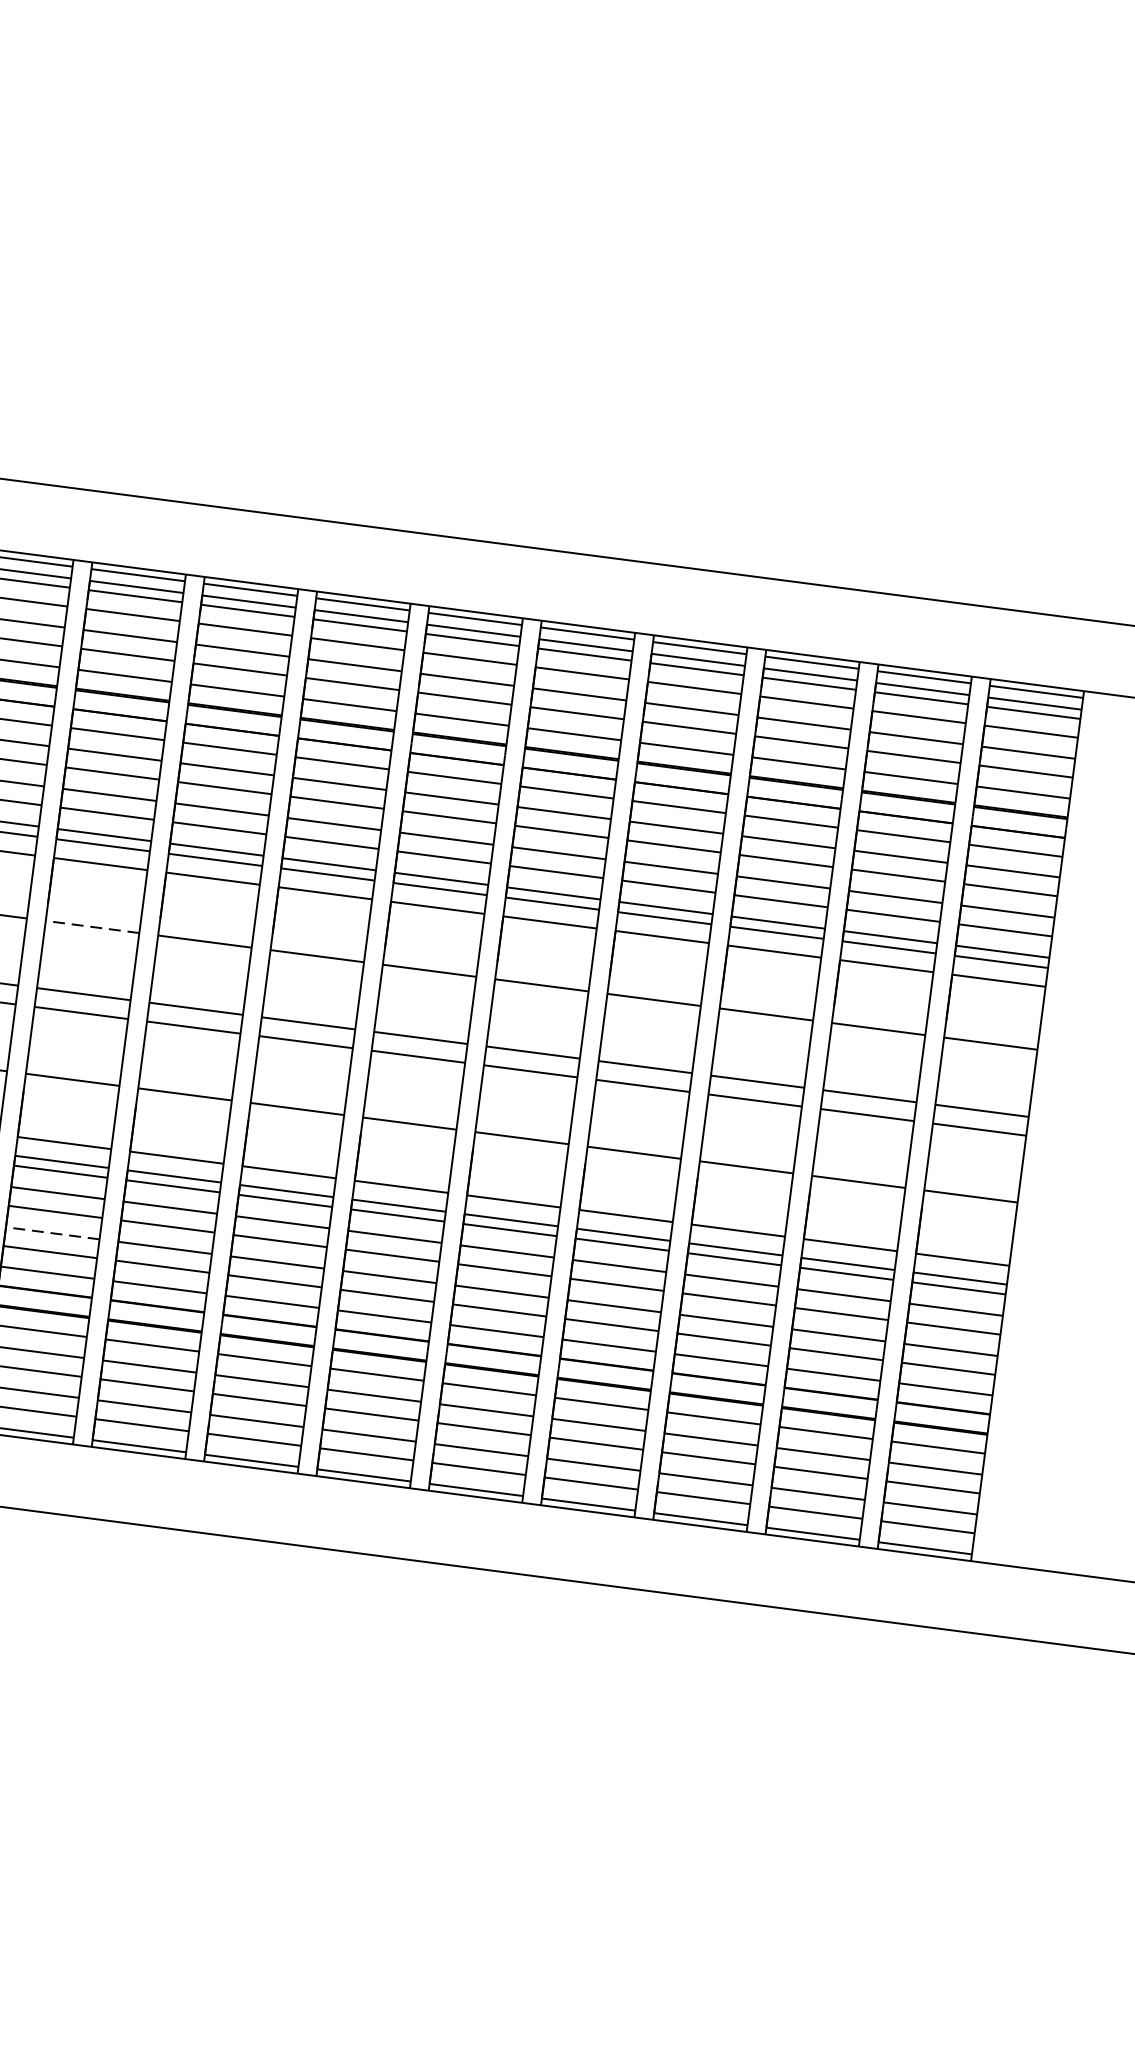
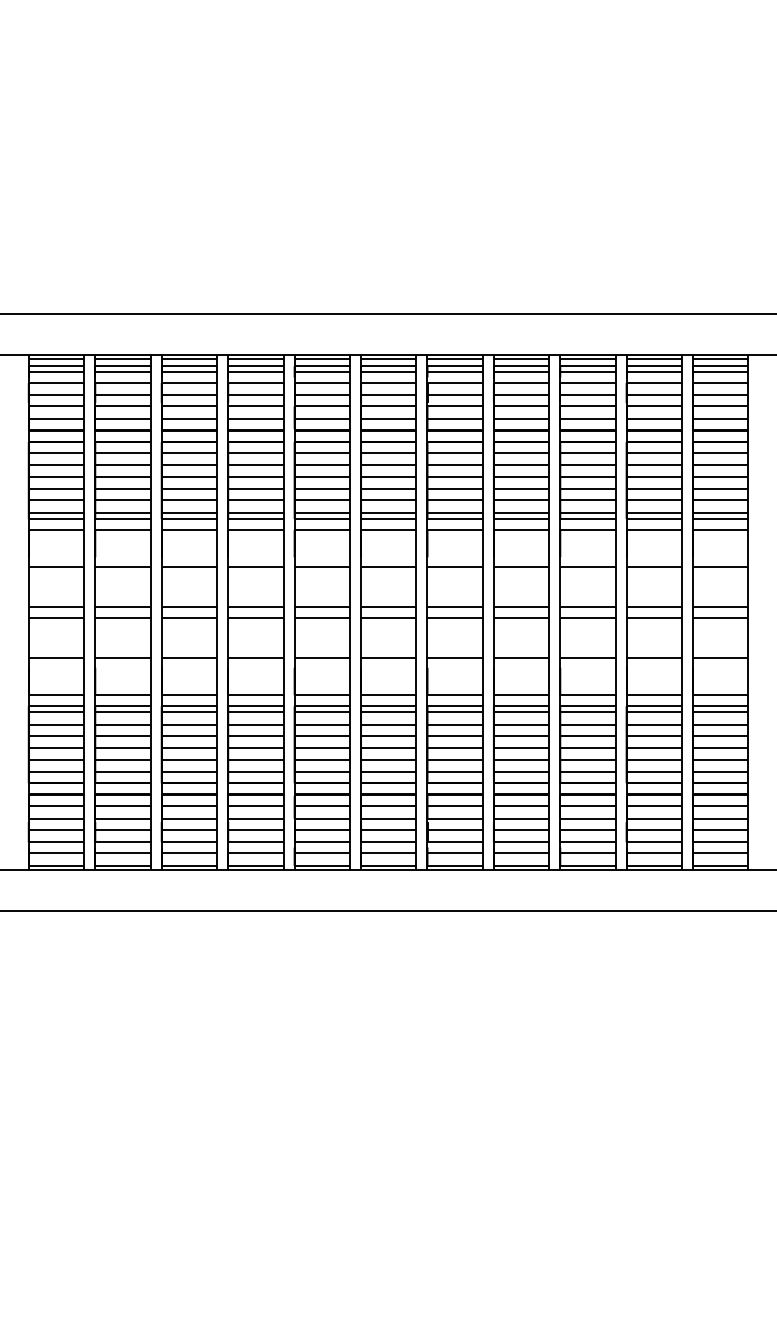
line: (92, 927) -> (189, 567), dashed -> solid
line: (52, 1233) -> (189, 748), dashed -> solid

